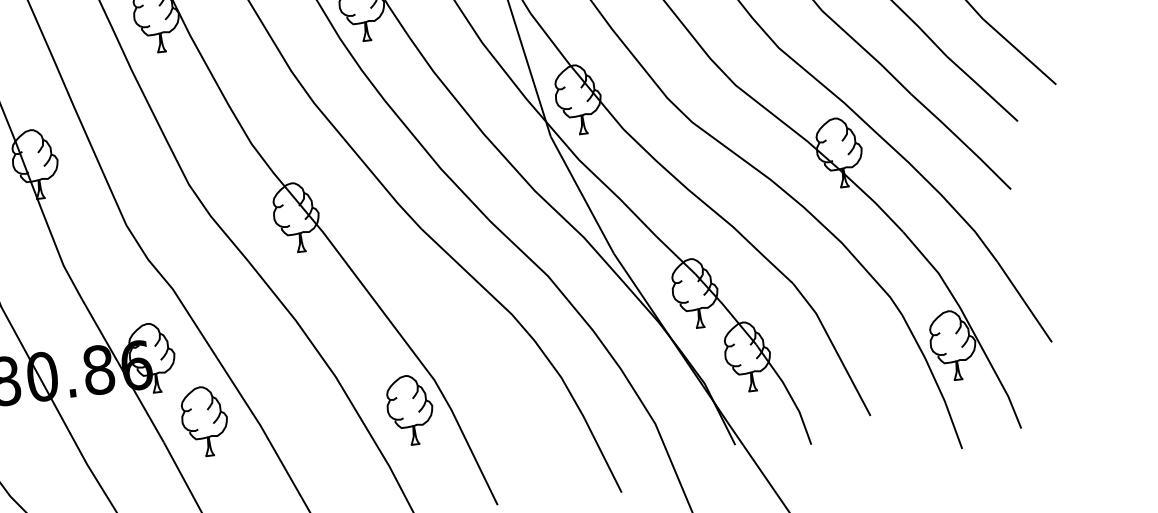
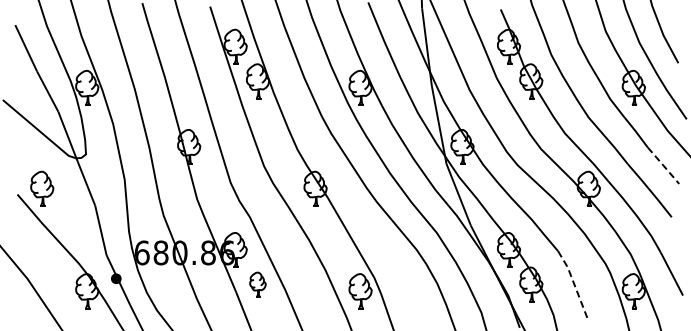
line: (982, 88) -> (663, 165), solid -> dashed
line: (833, 347) -> (574, 285), solid -> dashed
part: (203, 421) -> (257, 284), size x0.7

